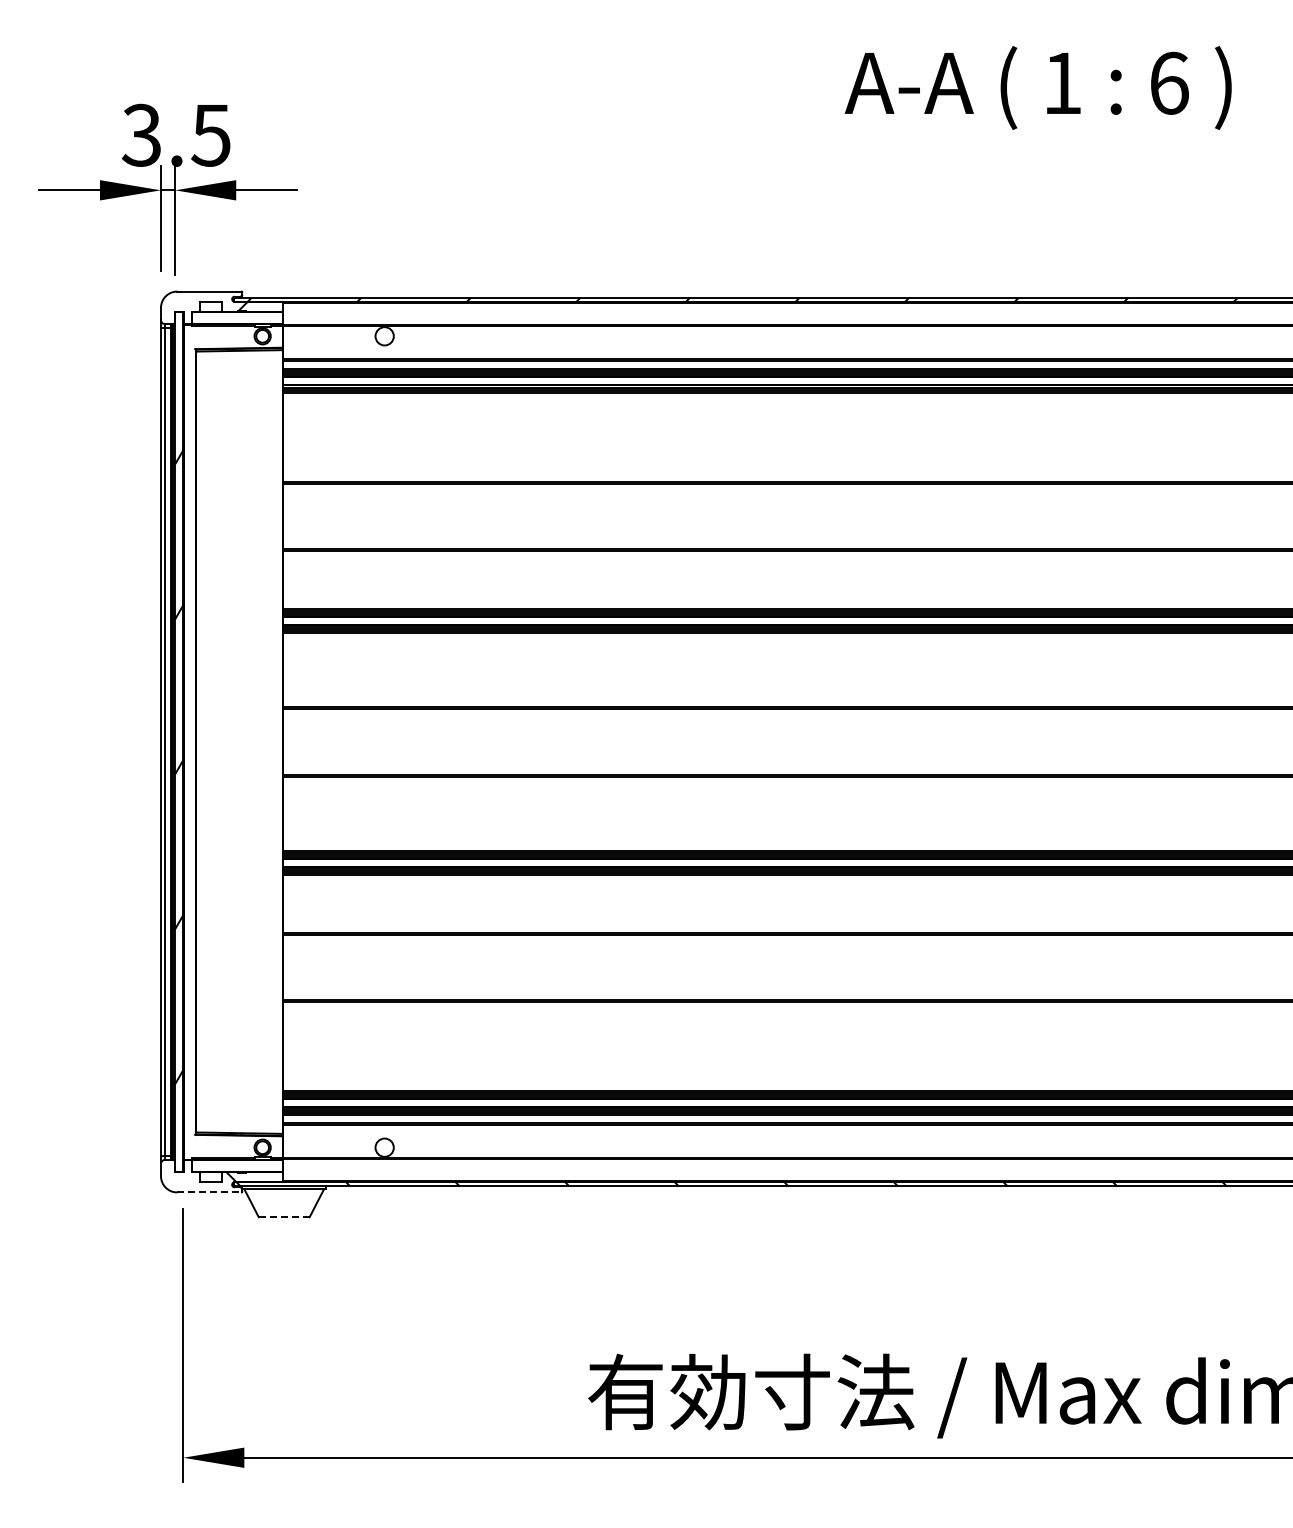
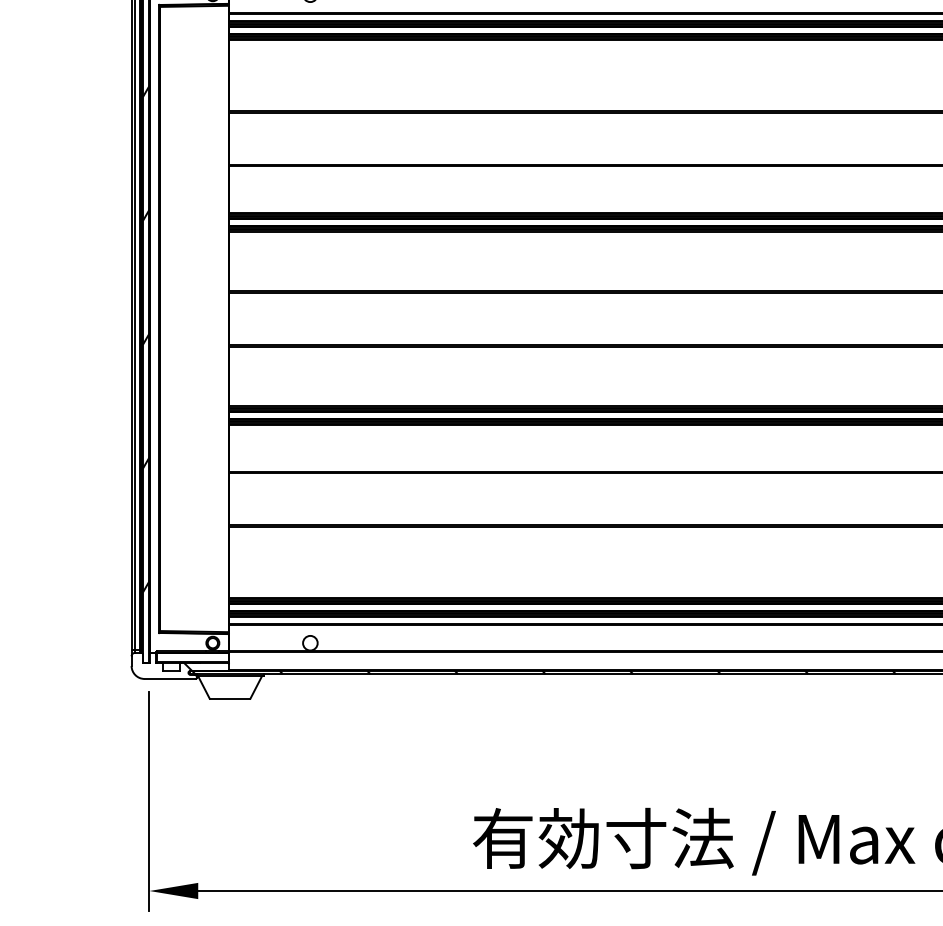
line: (209, 1192) -> (170, 679), dashed -> solid
line: (284, 1217) -> (230, 698), dashed -> solid

